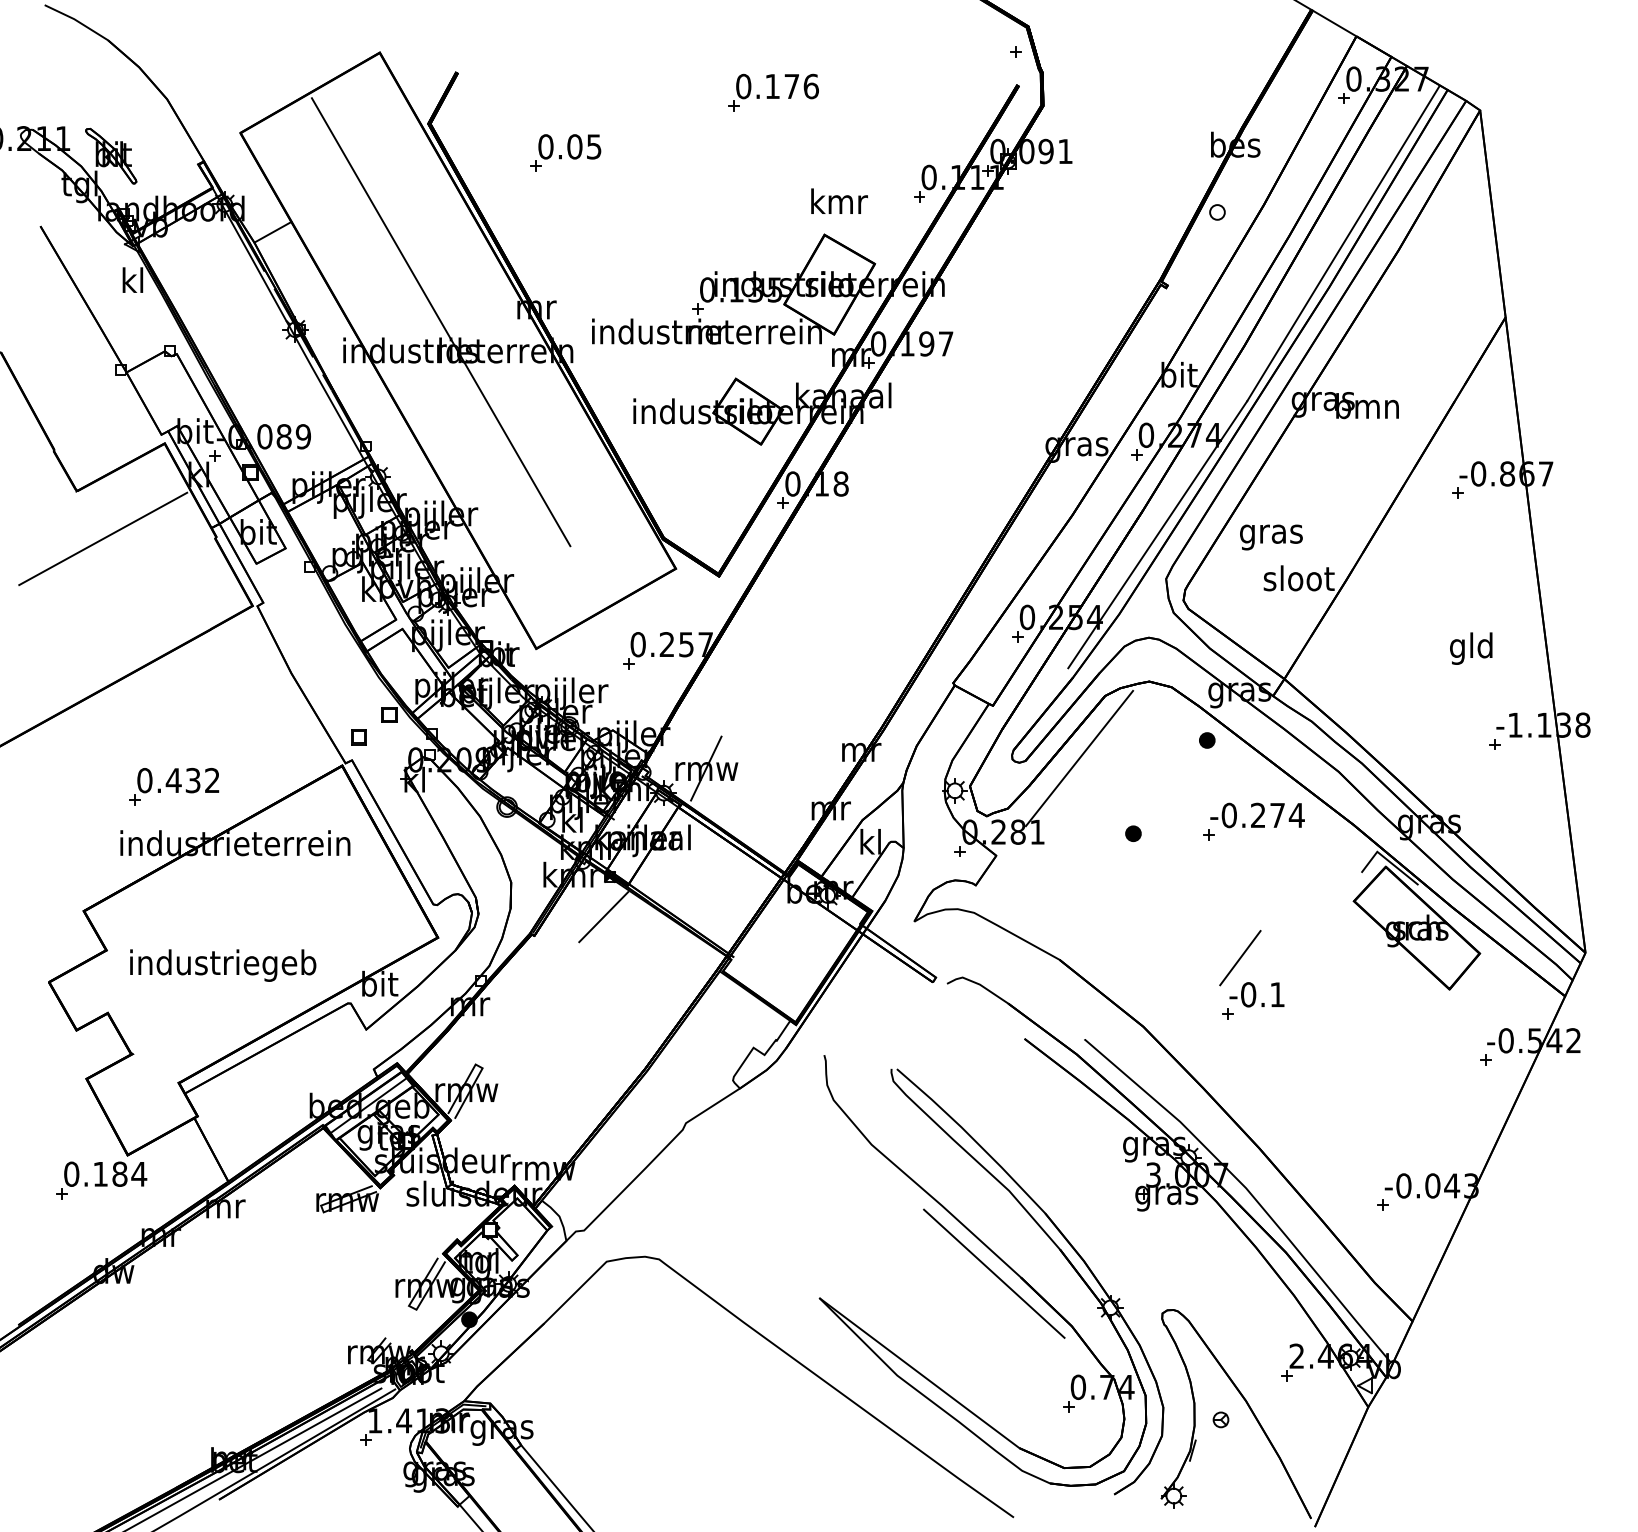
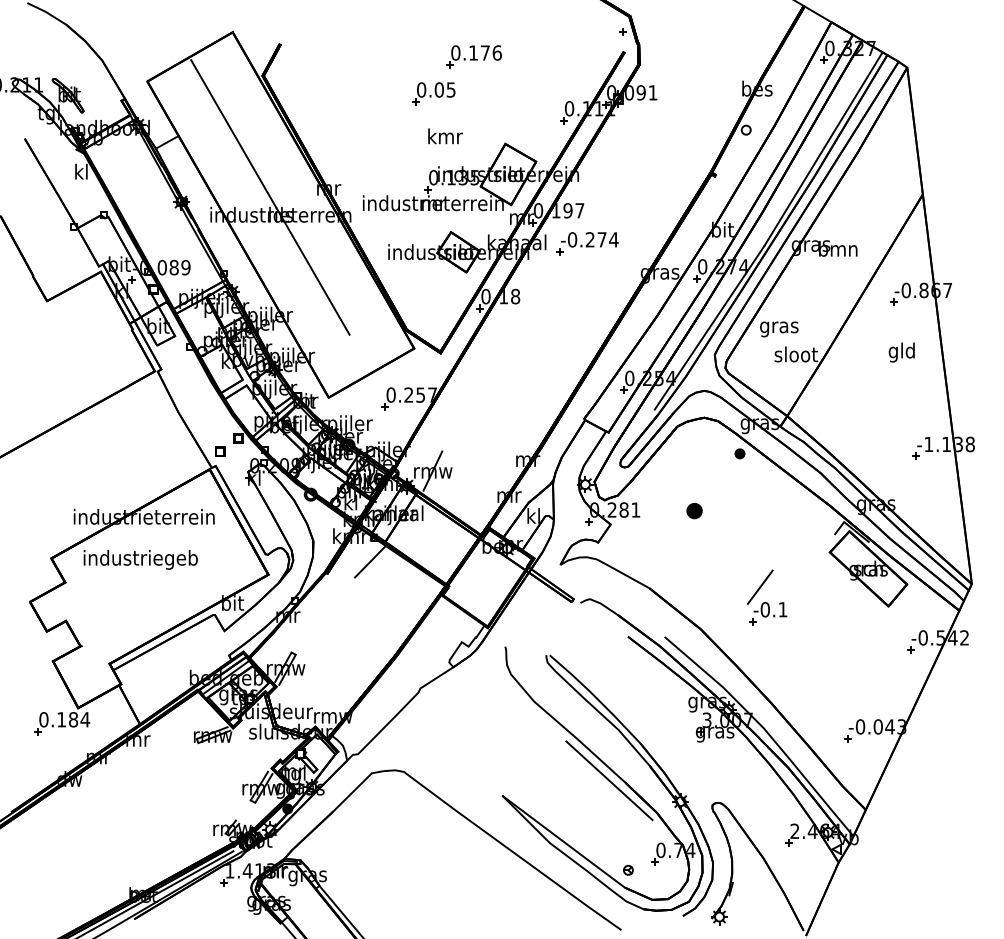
part: (565, 152) -> (433, 93), moved
text: (839, 201) -> (445, 136), moved
line: (101, 539) -> (62, 330), removed
text: (1470, 648) -> (901, 352), moved
line: (1079, 757) -> (661, 464), removed
part: (173, 785) -> (106, 481), removed
part: (1253, 821) -> (587, 243), moved
part: (1133, 832) -> (694, 510), size x1.6
text: (222, 965) -> (140, 559), moved
part: (1221, 1418) -> (628, 869), moved

